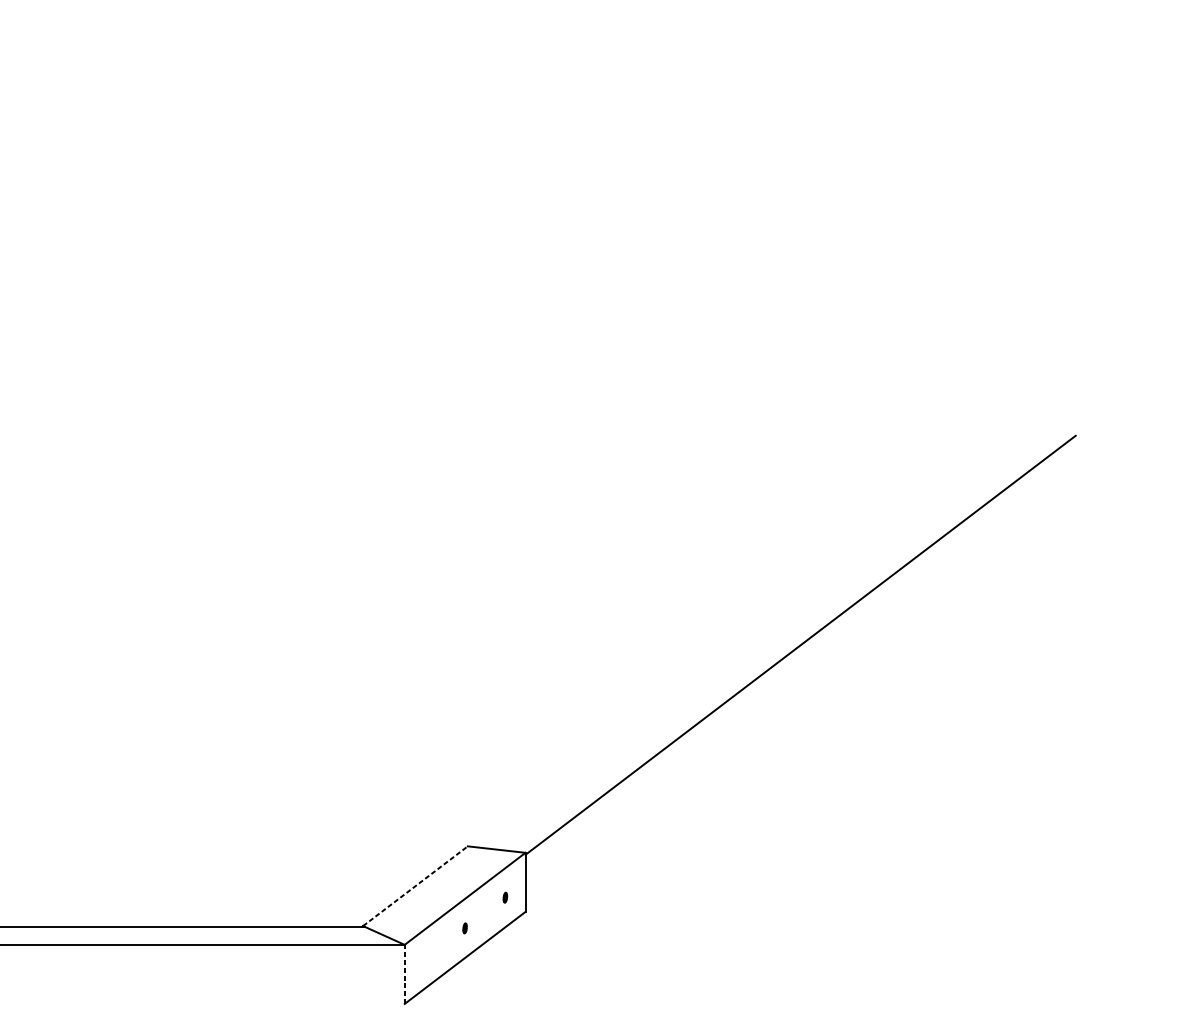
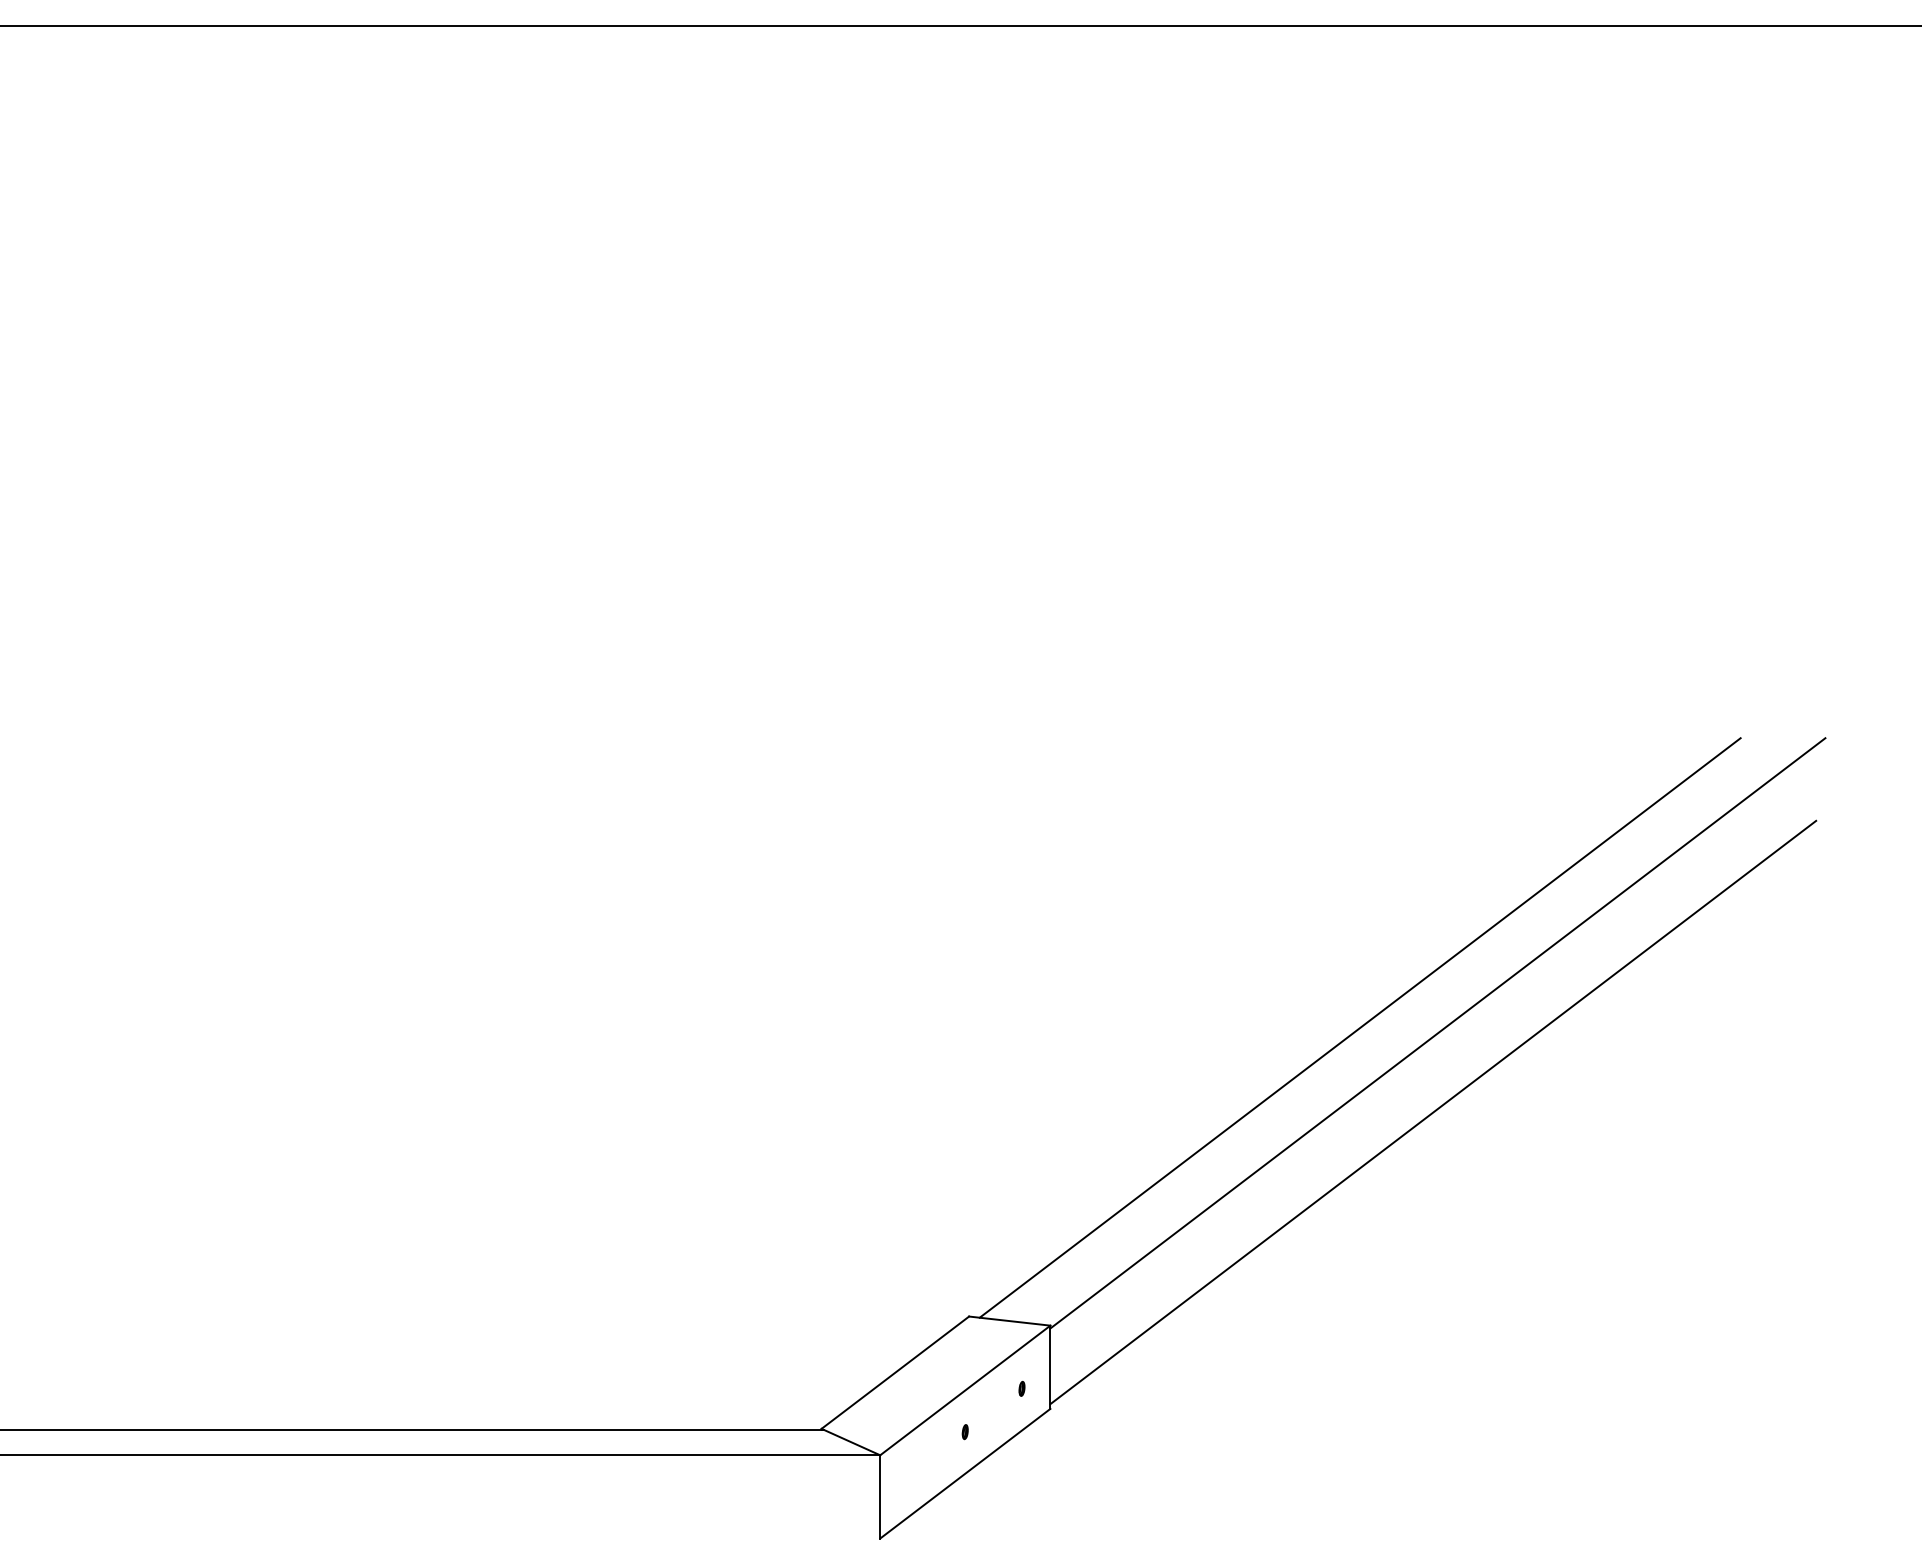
line: (744, 641) -> (1359, 1027), added
line: (797, 701) -> (1433, 1112), added
line: (415, 886) -> (895, 1372), dashed -> solid
line: (404, 974) -> (880, 1496), dashed -> solid

